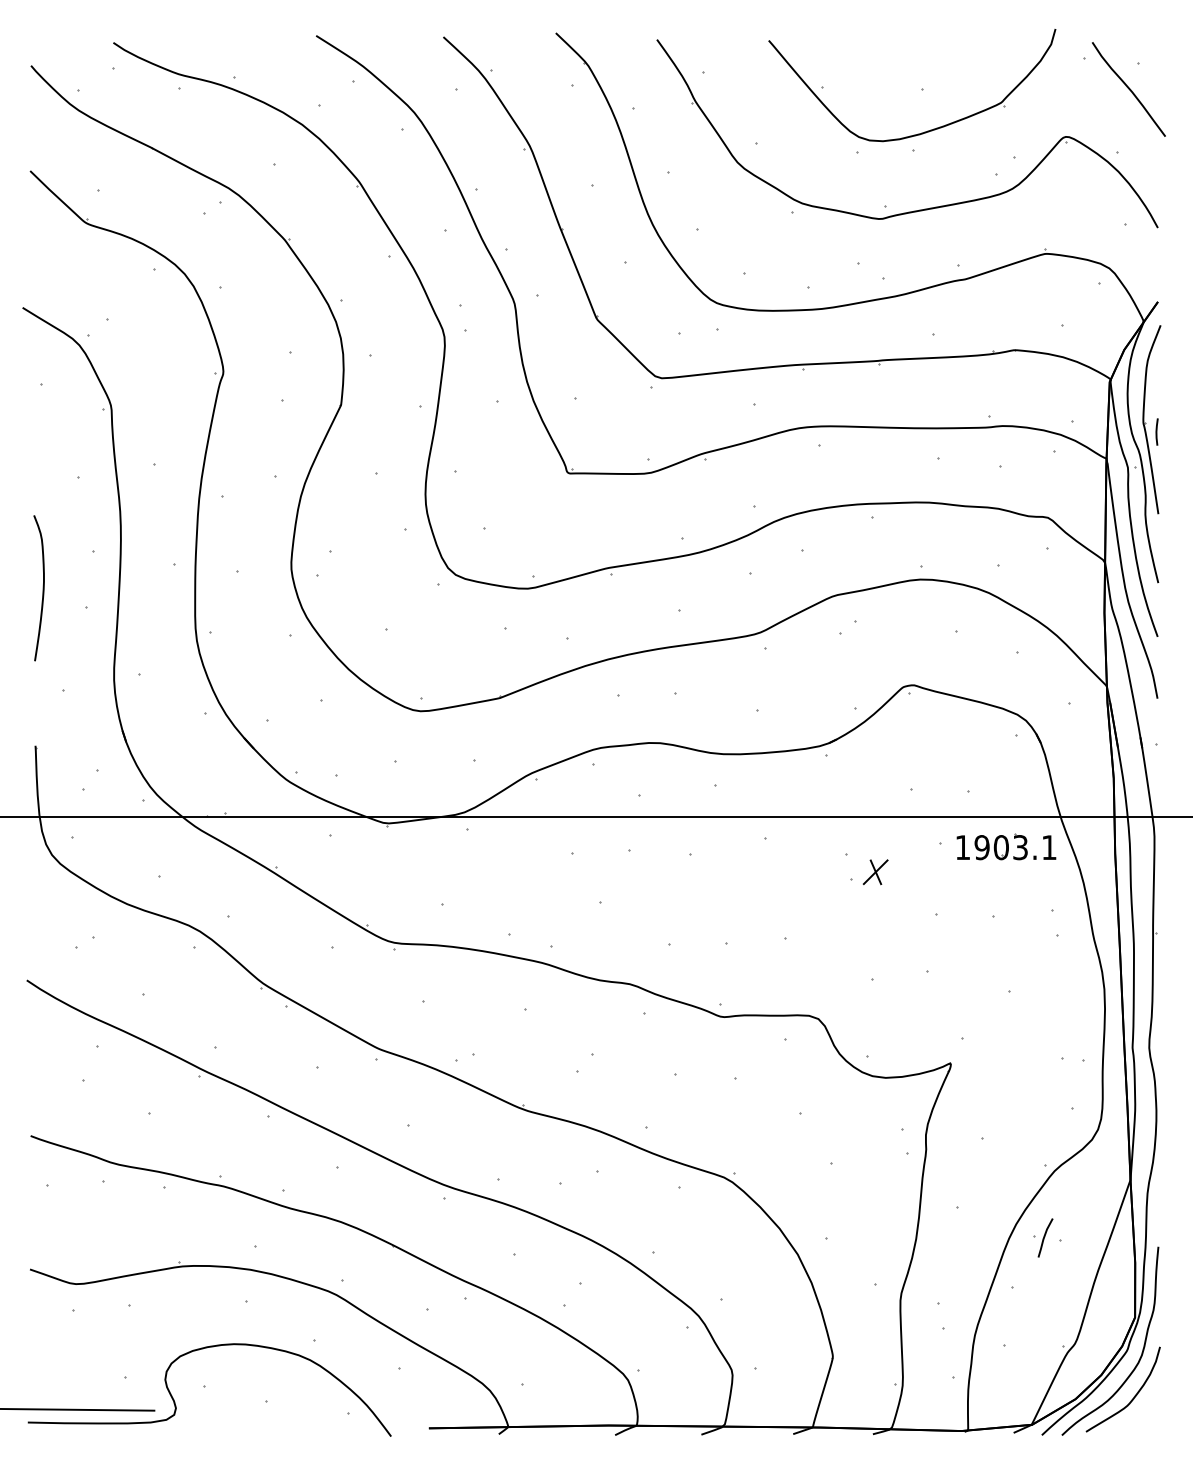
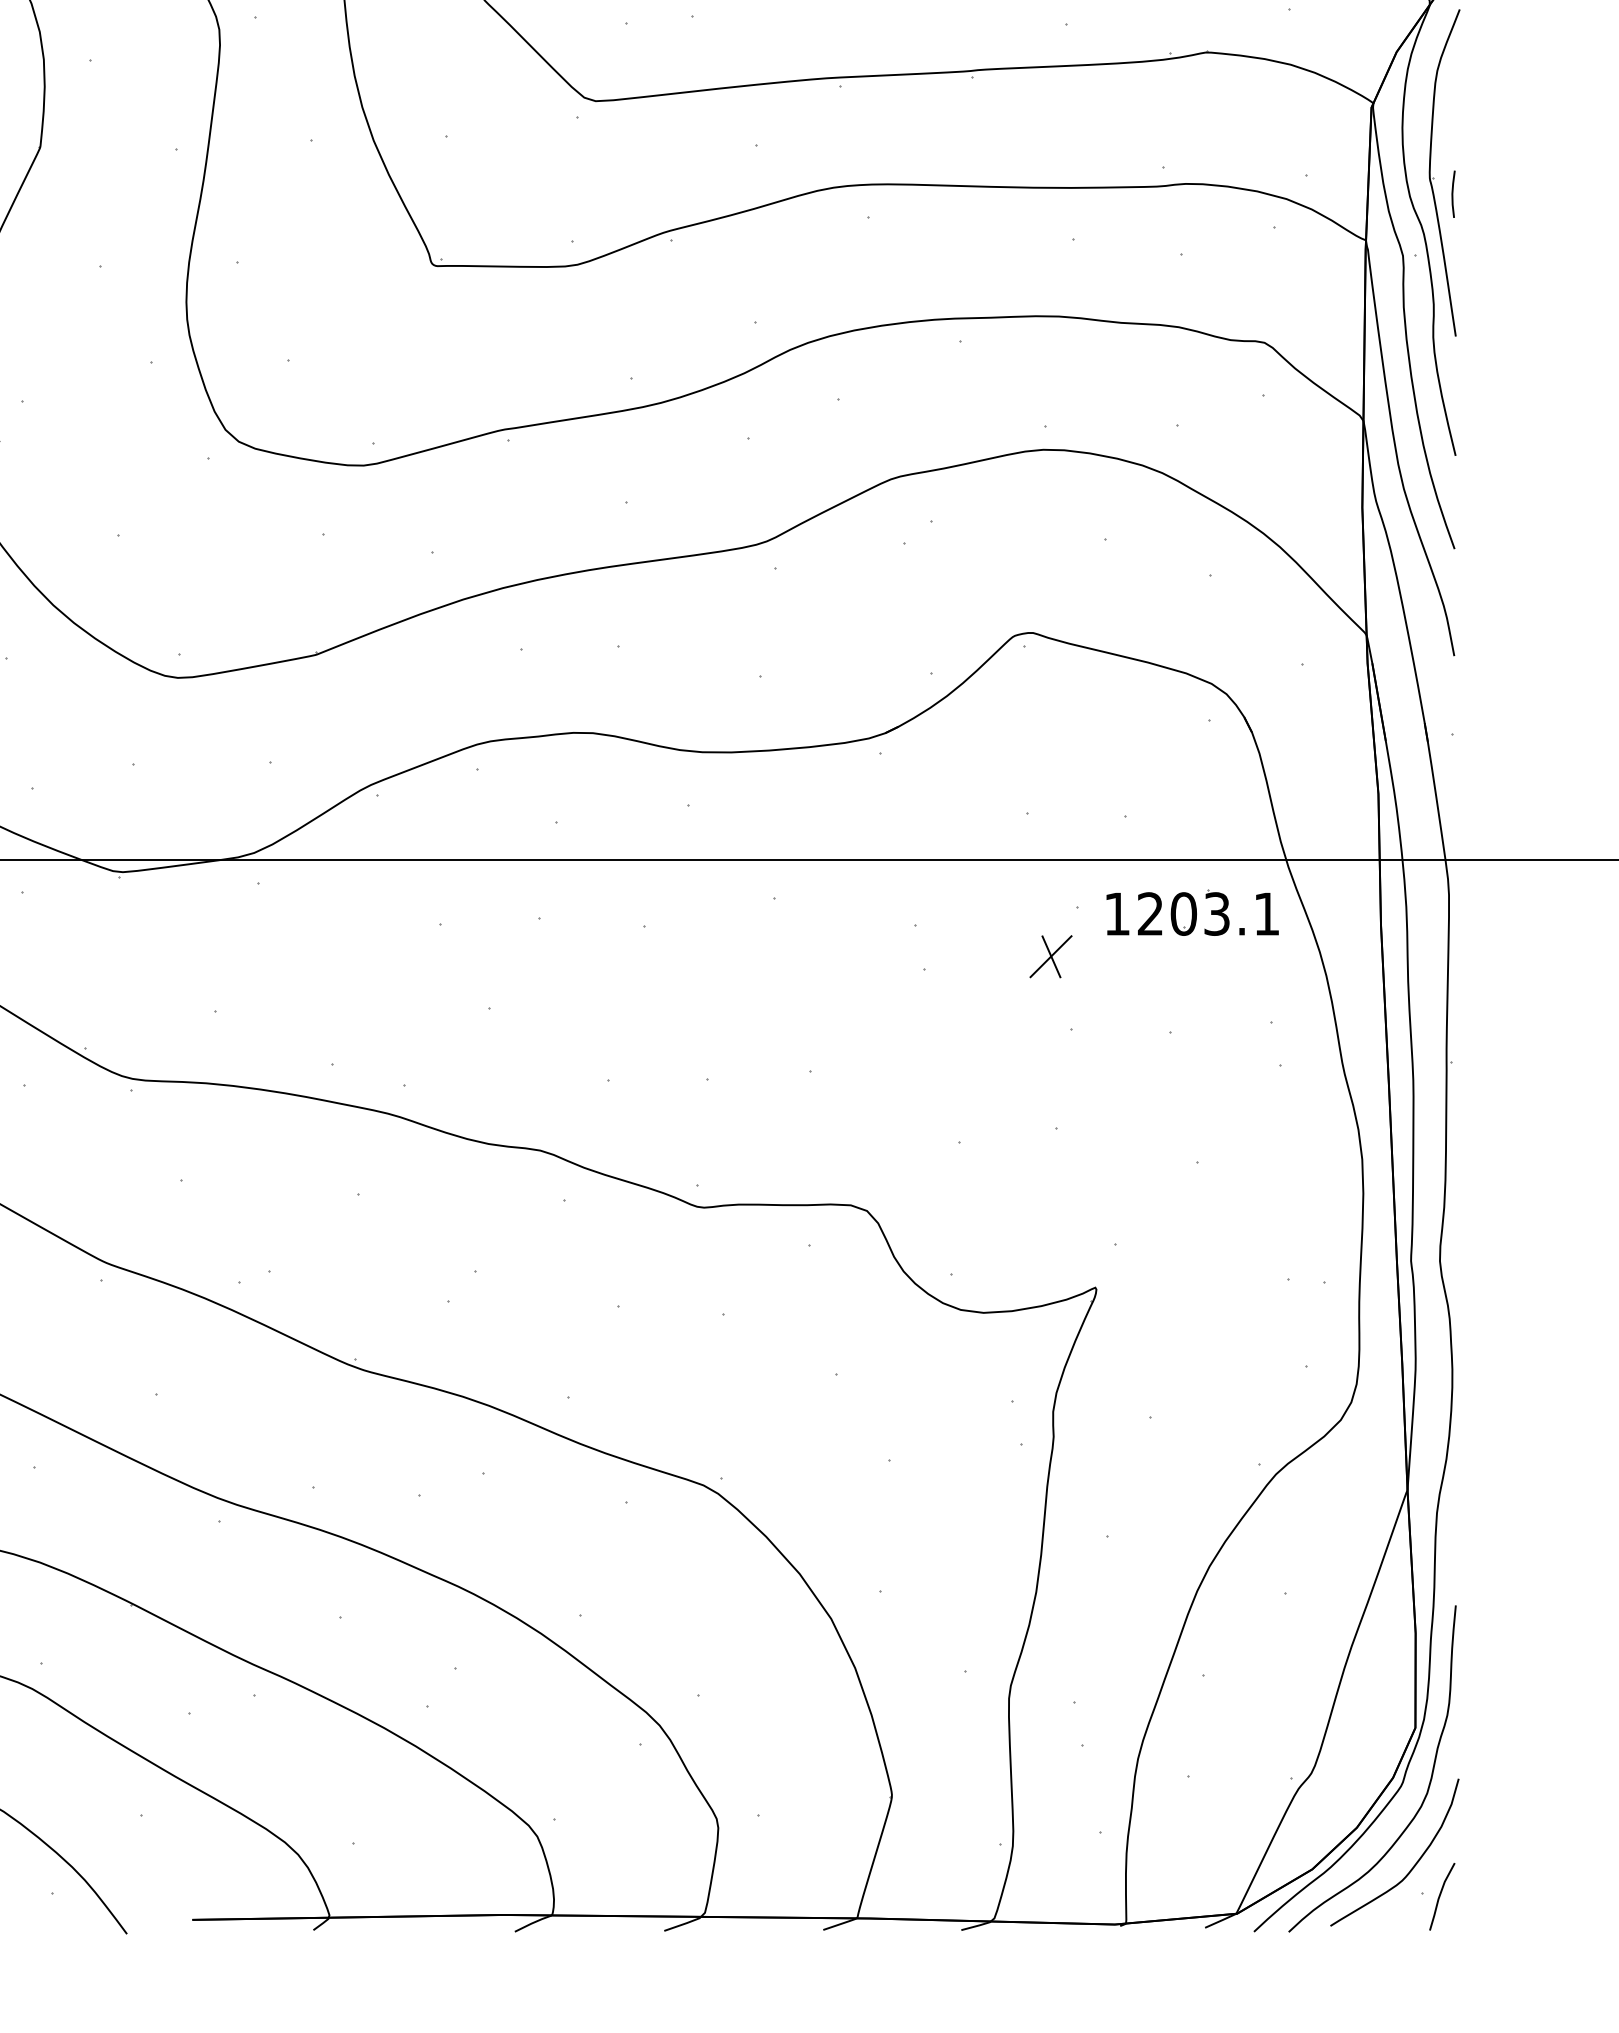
text: (981, 847) -> (1149, 913), 1903.1 -> 1203.1
part: (875, 872) -> (1050, 957), moved
part: (1043, 1237) -> (1438, 1895), moved

